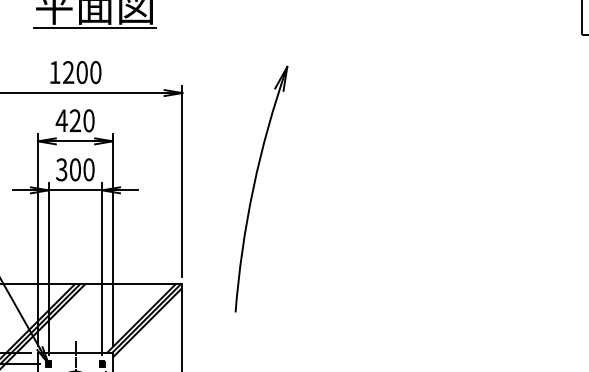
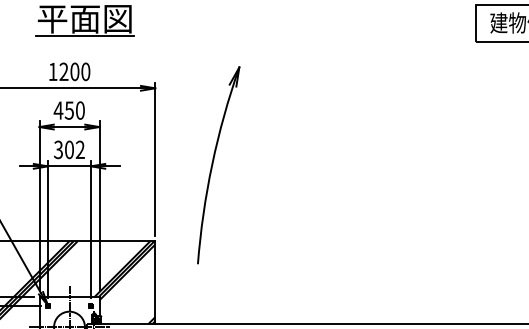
text: (74, 120) -> (68, 110), 420 -> 450
text: (87, 169) -> (79, 149), 300 -> 302

